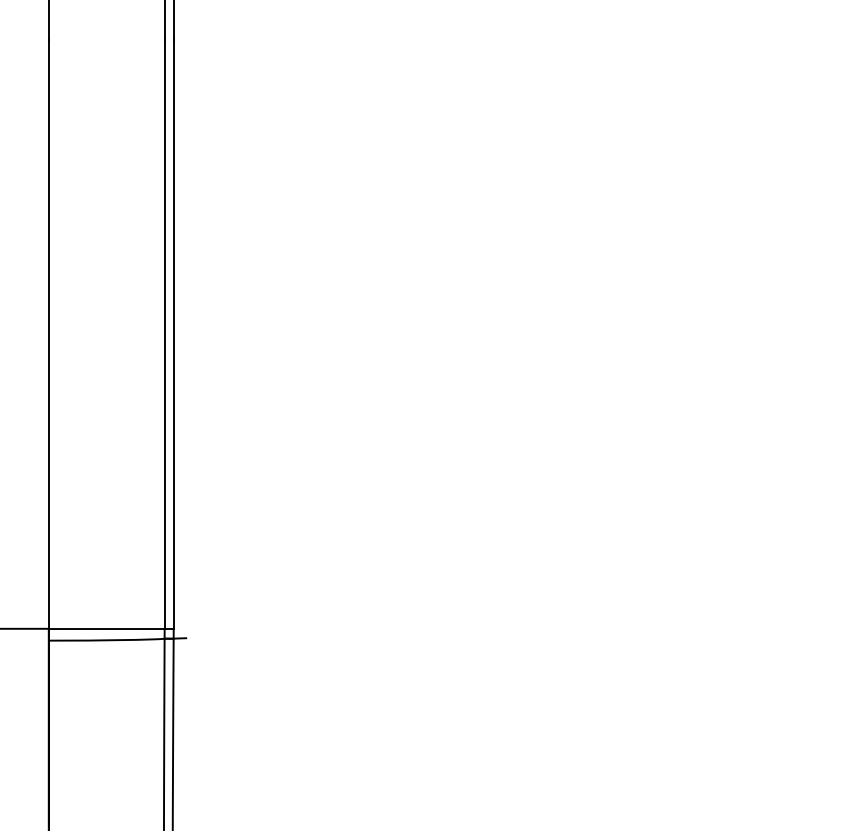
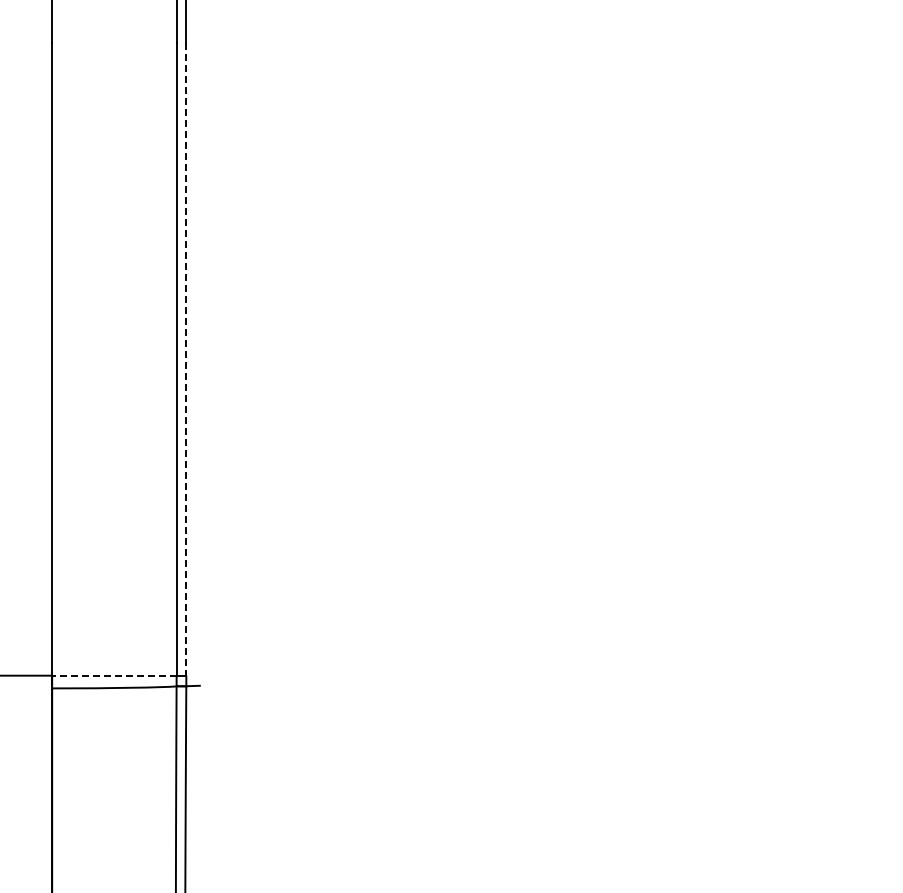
line: (173, 334) -> (186, 359), solid -> dashed
line: (105, 628) -> (113, 675), solid -> dashed

